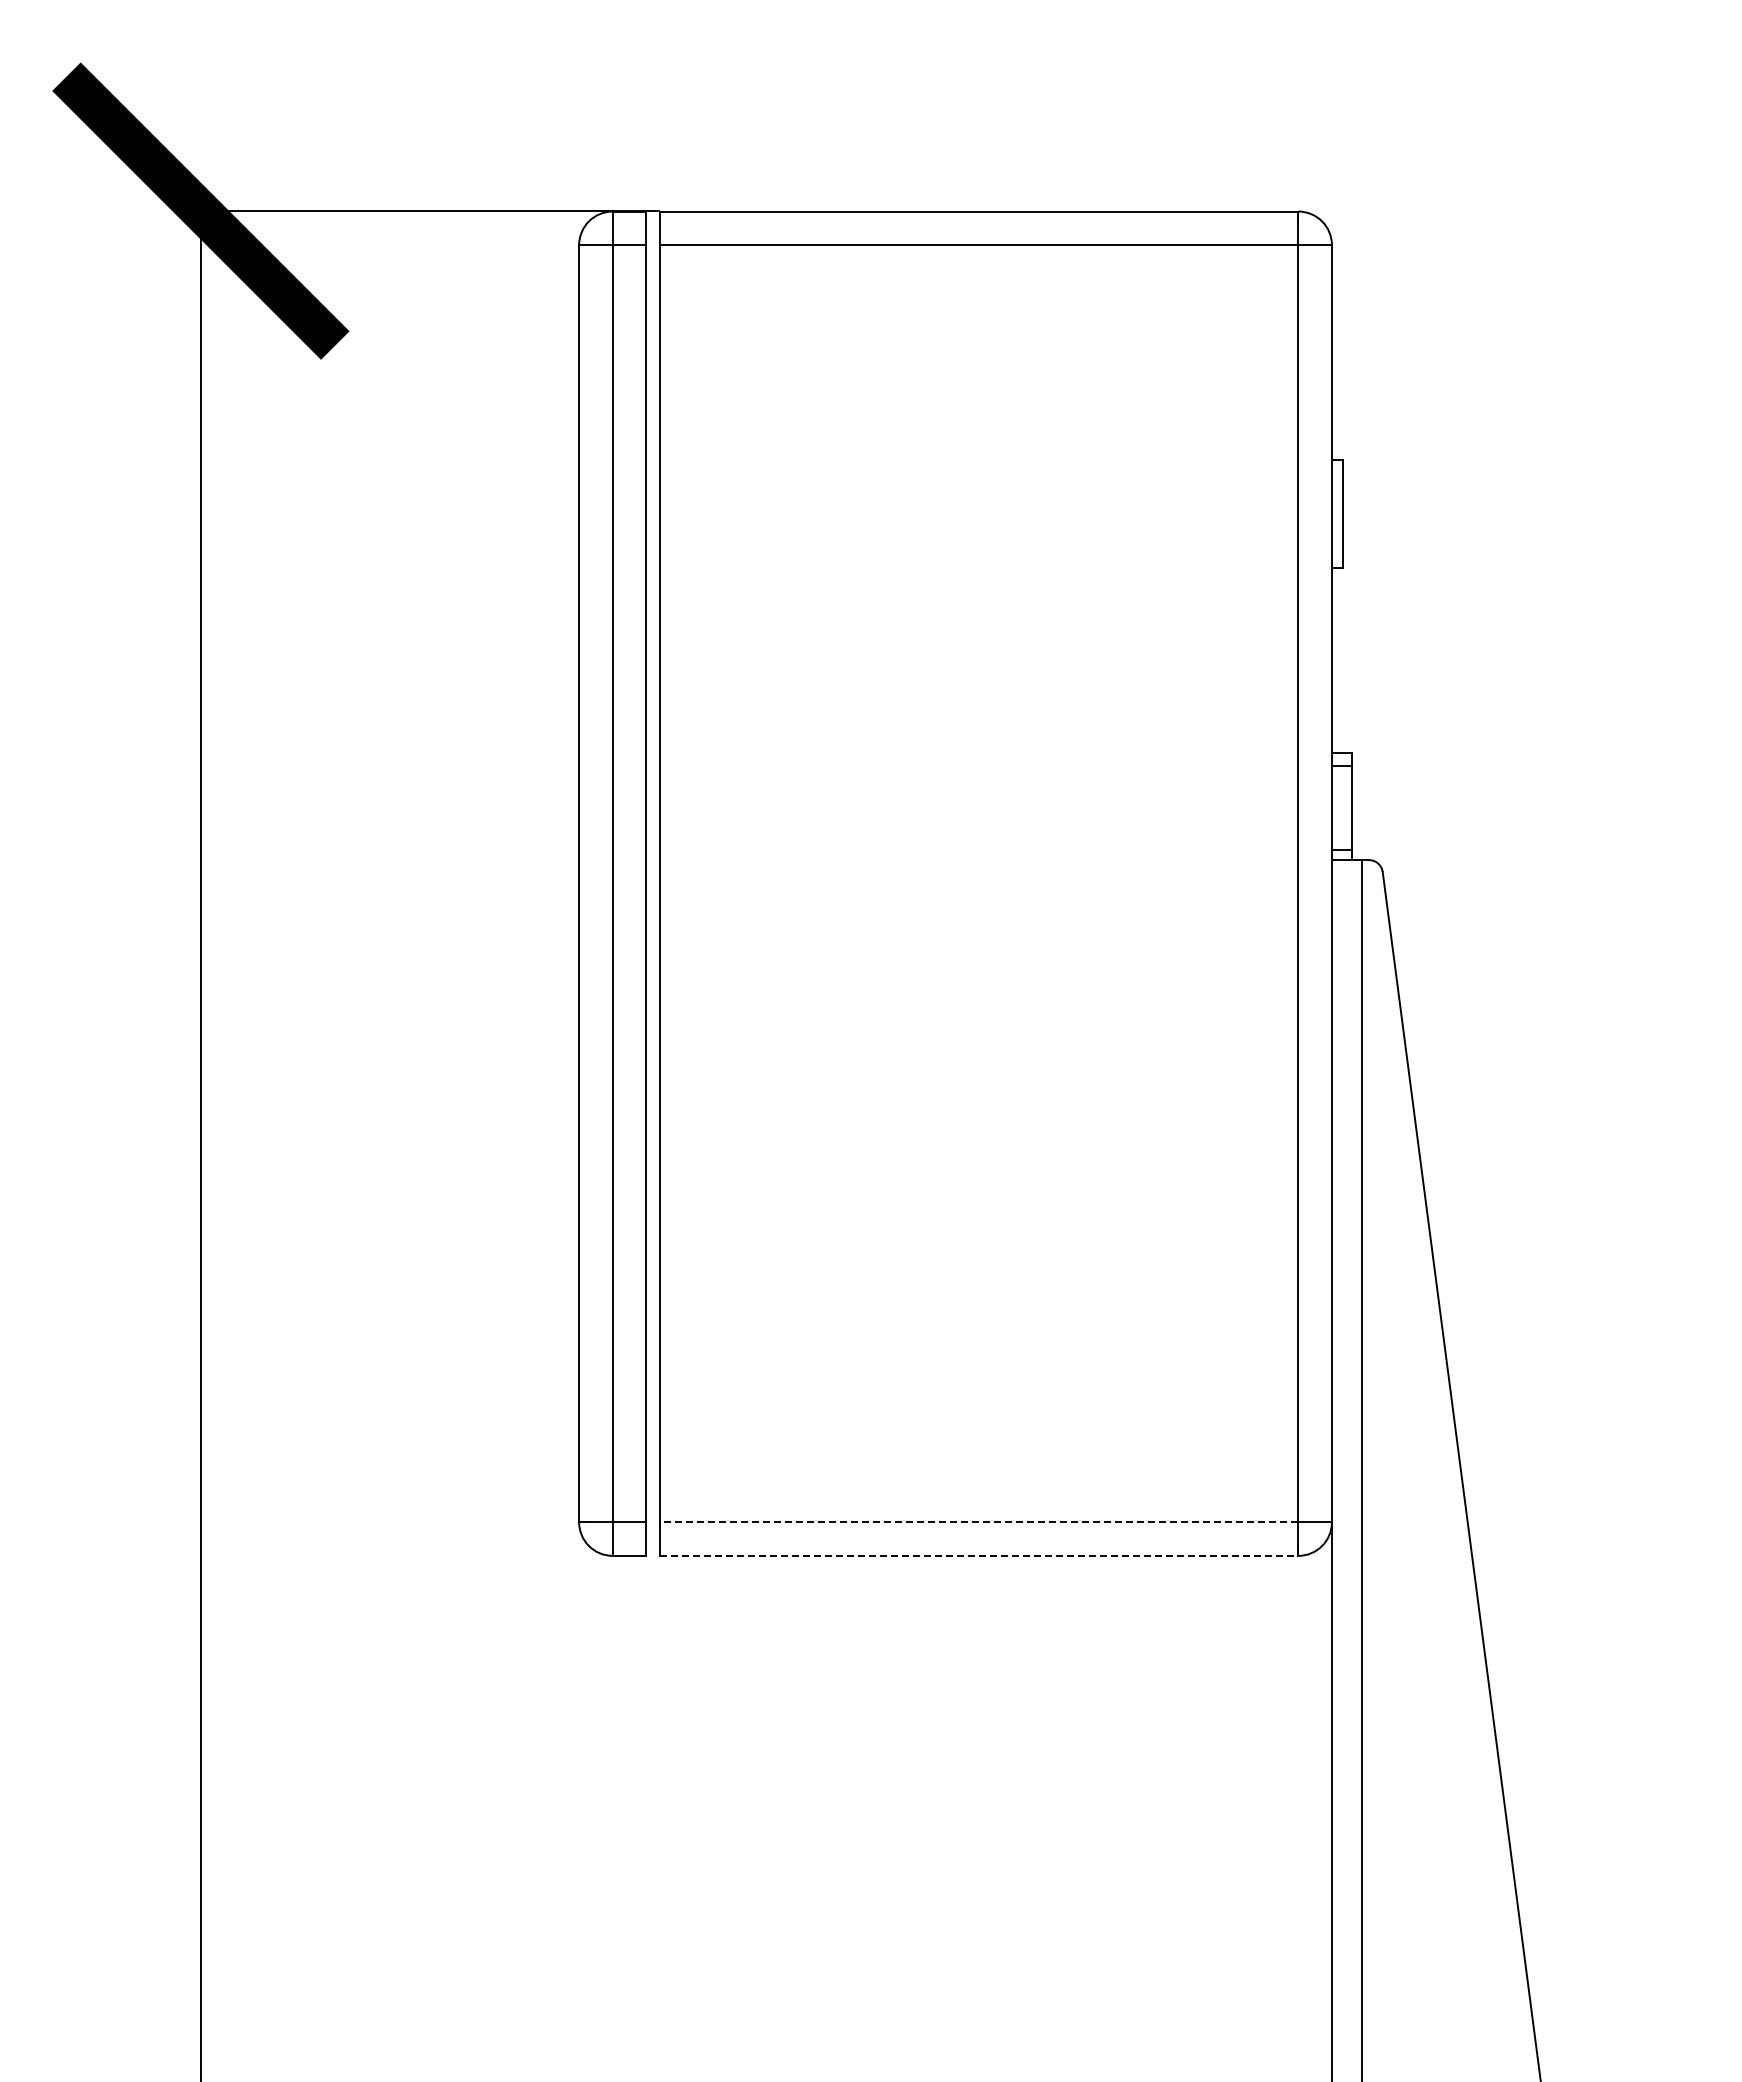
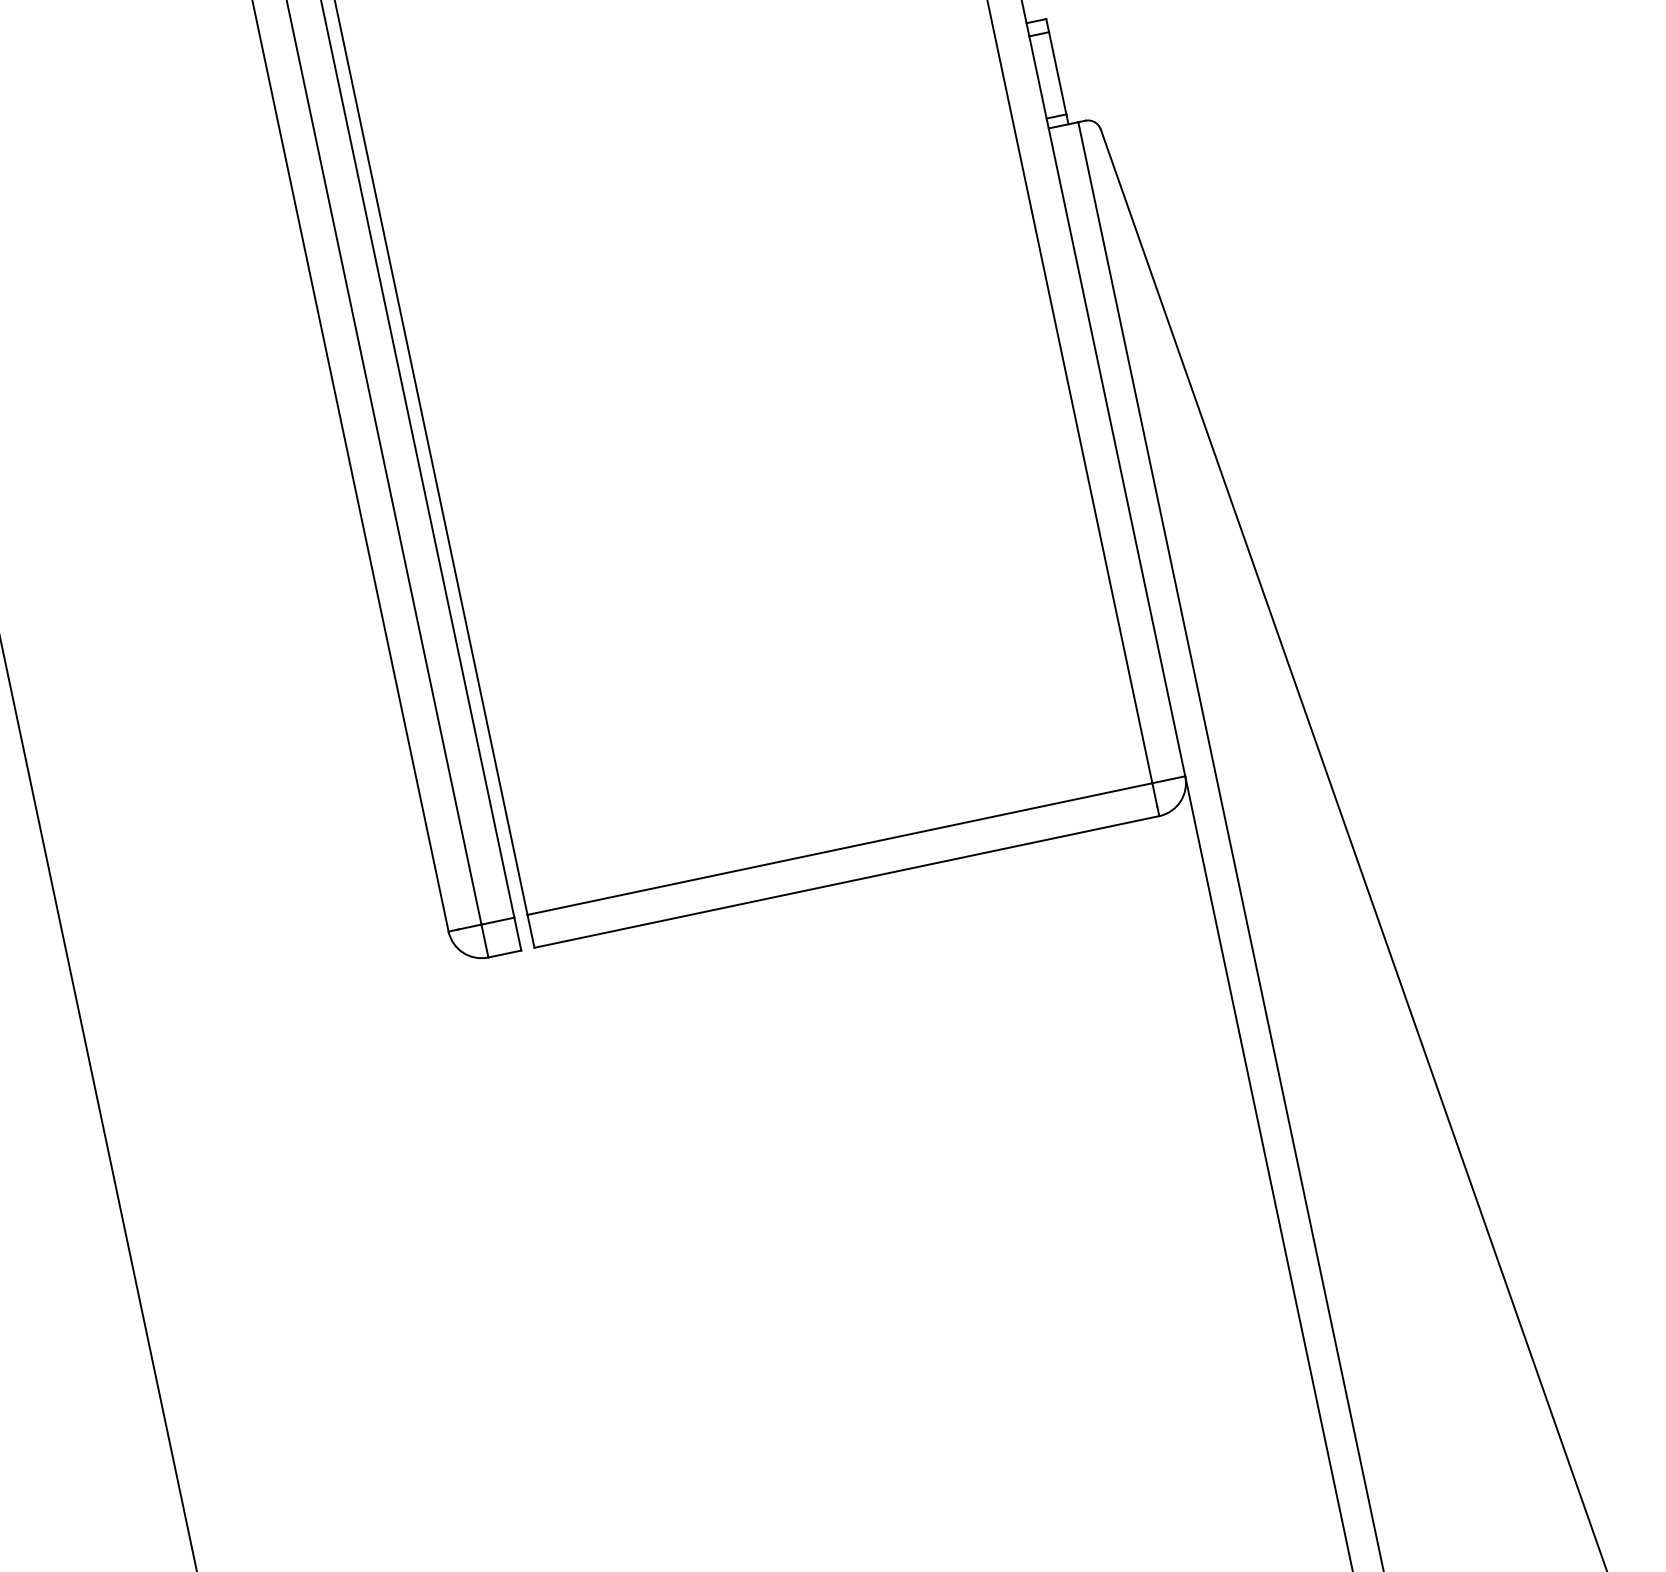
line: (978, 1522) -> (839, 849), dashed -> solid
line: (979, 1555) -> (847, 881), dashed -> solid

